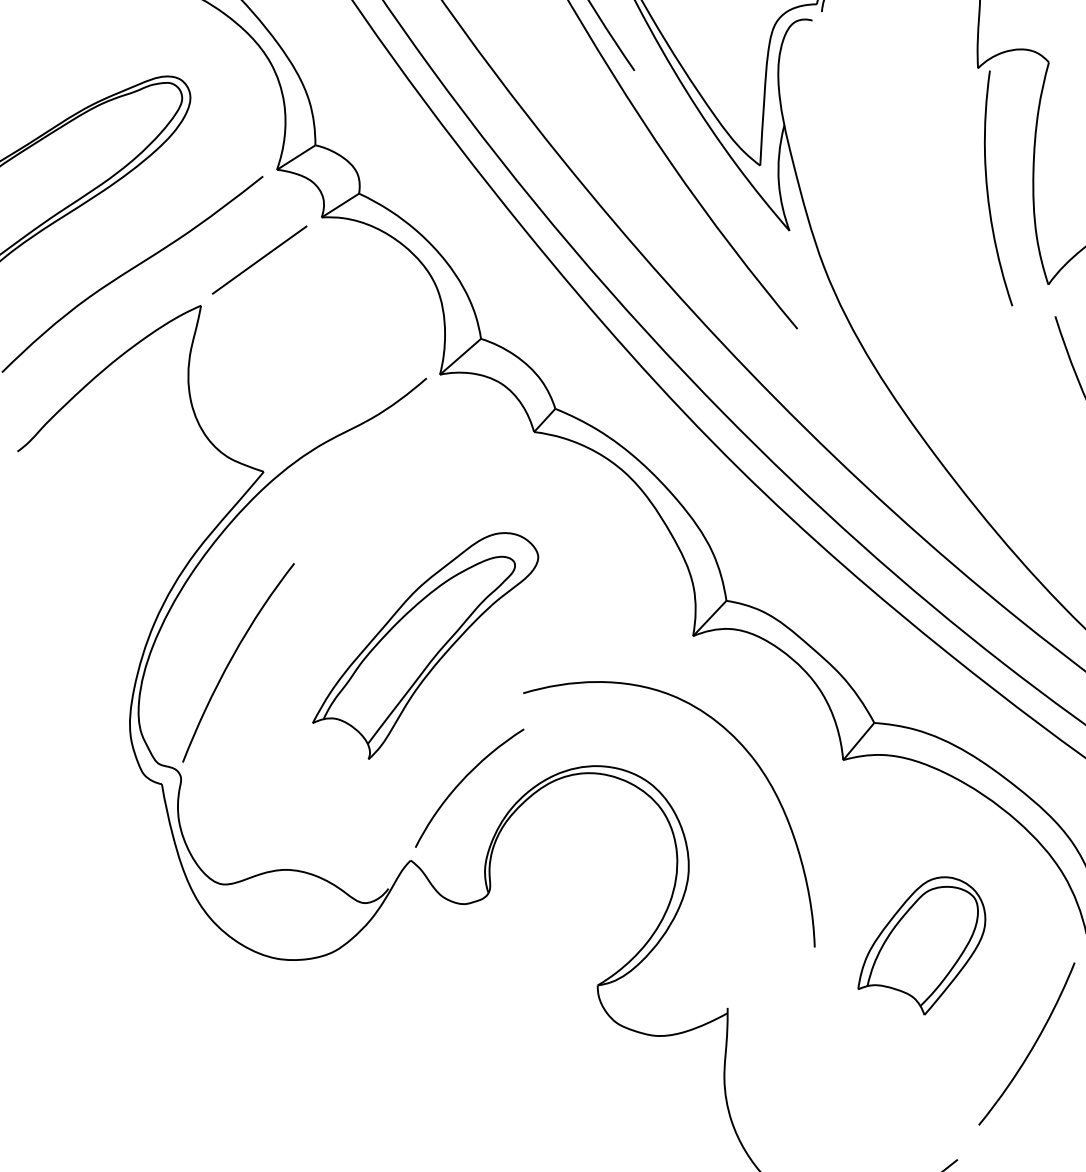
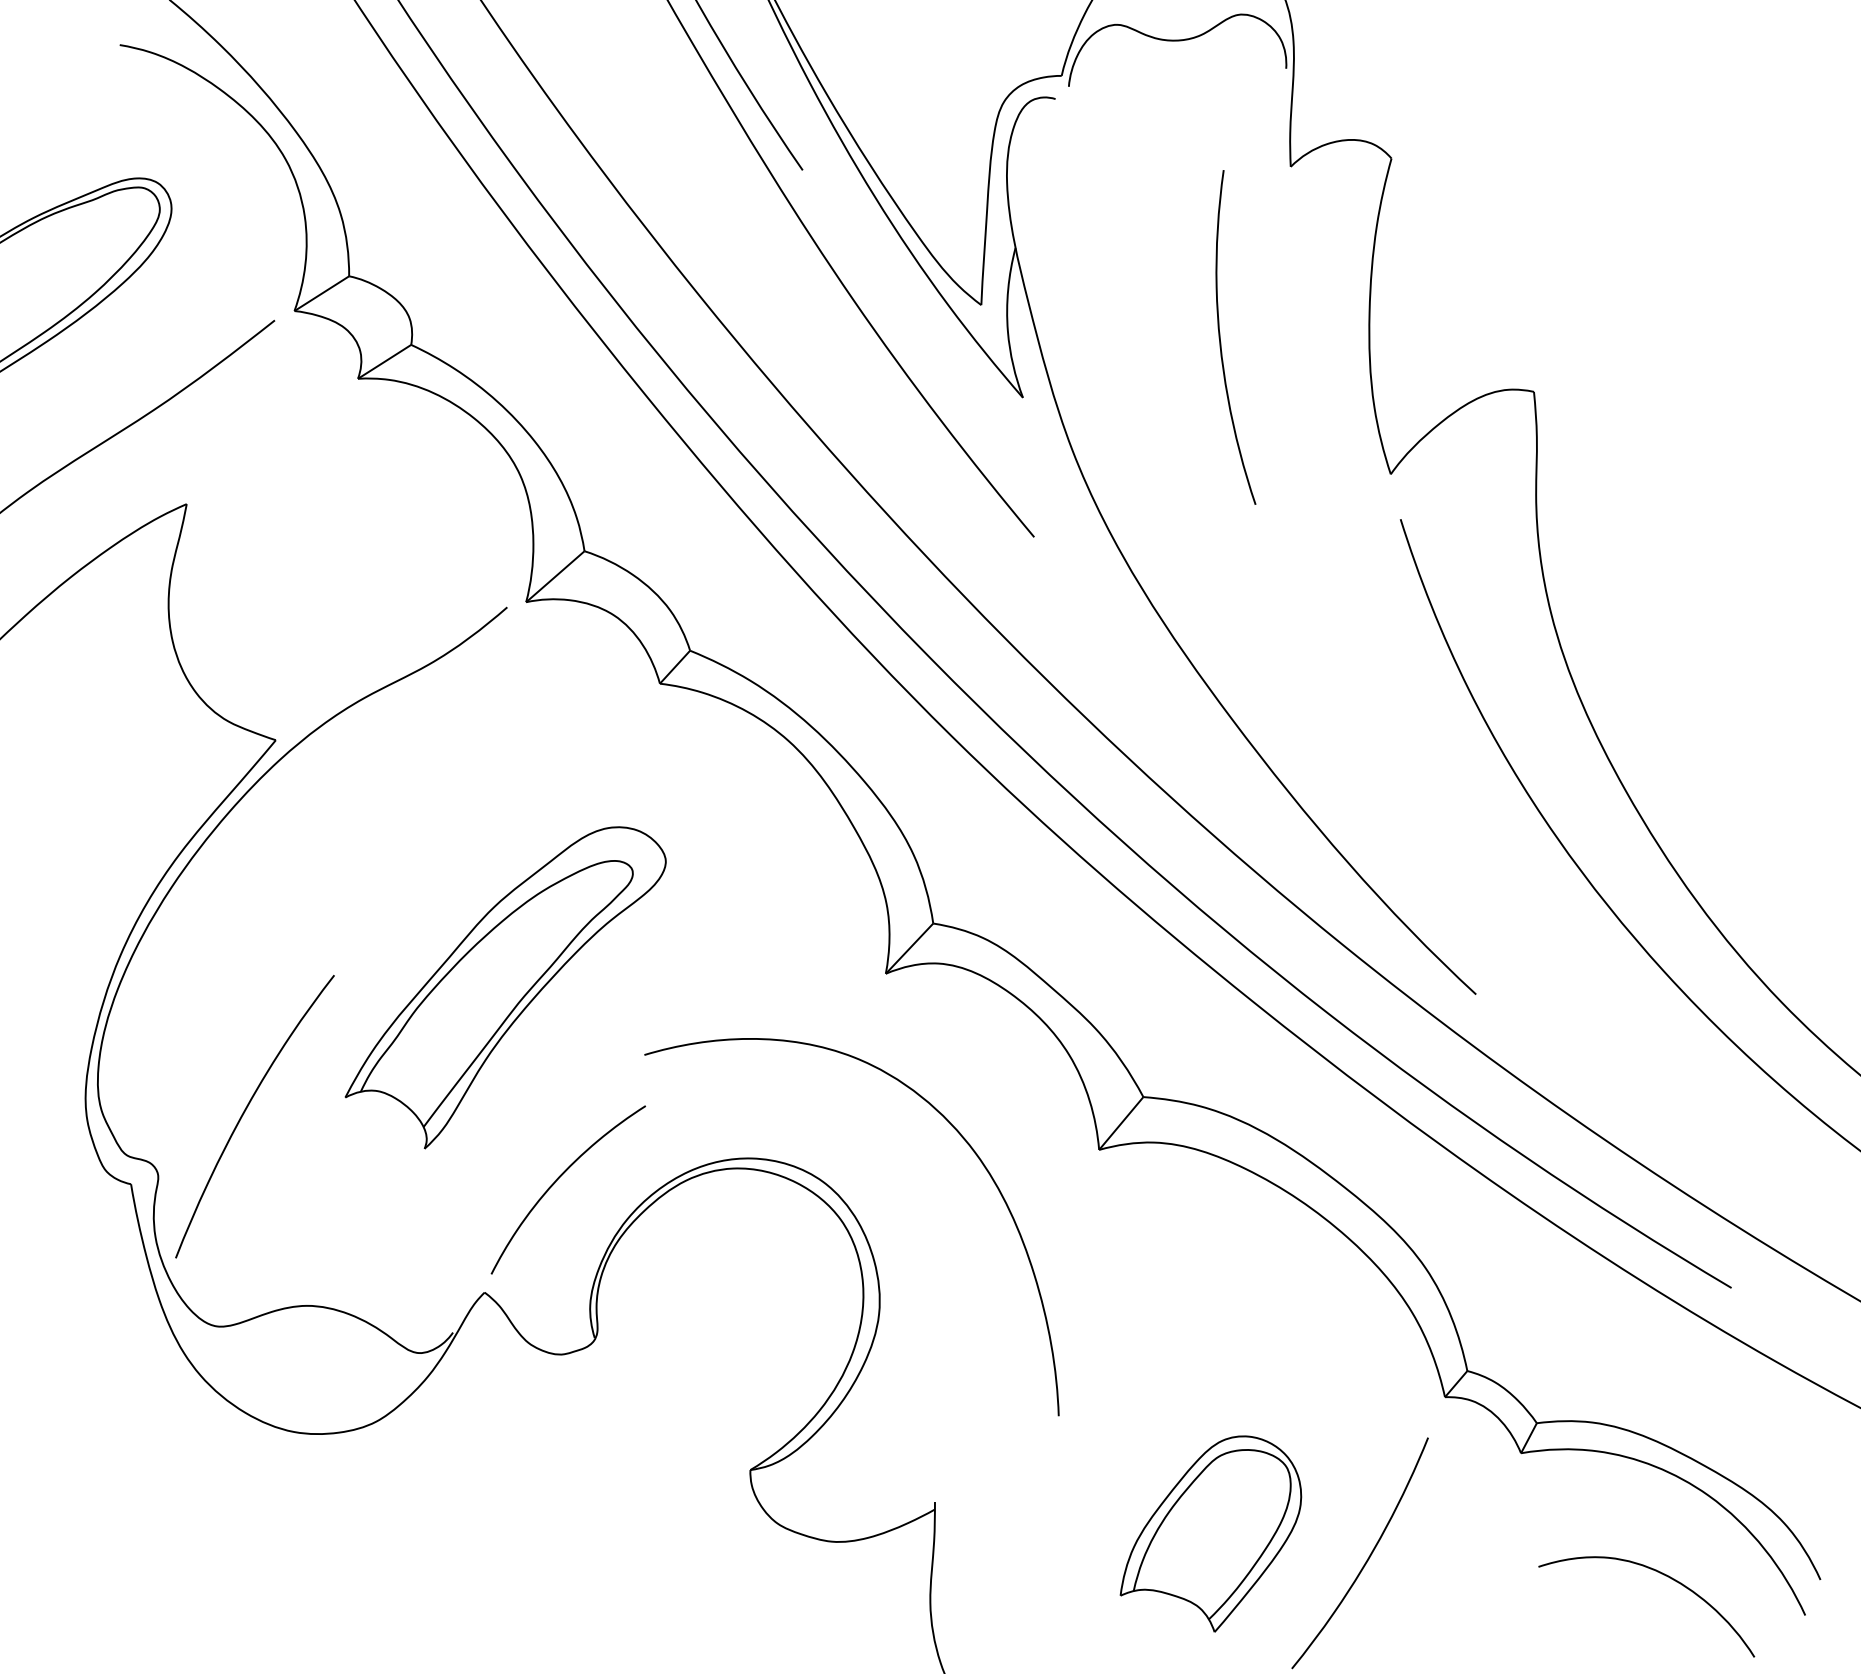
curve: (988, 191) -> (1221, 342), moved
line: (259, 260) -> (269, 439), removed
curve: (232, 658) -> (246, 1110), moved
part: (921, 945) -> (1210, 1533), moved

